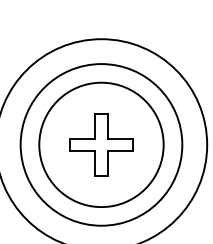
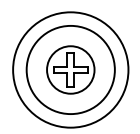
circle: (100, 143) -> (70, 69), size x0.7

